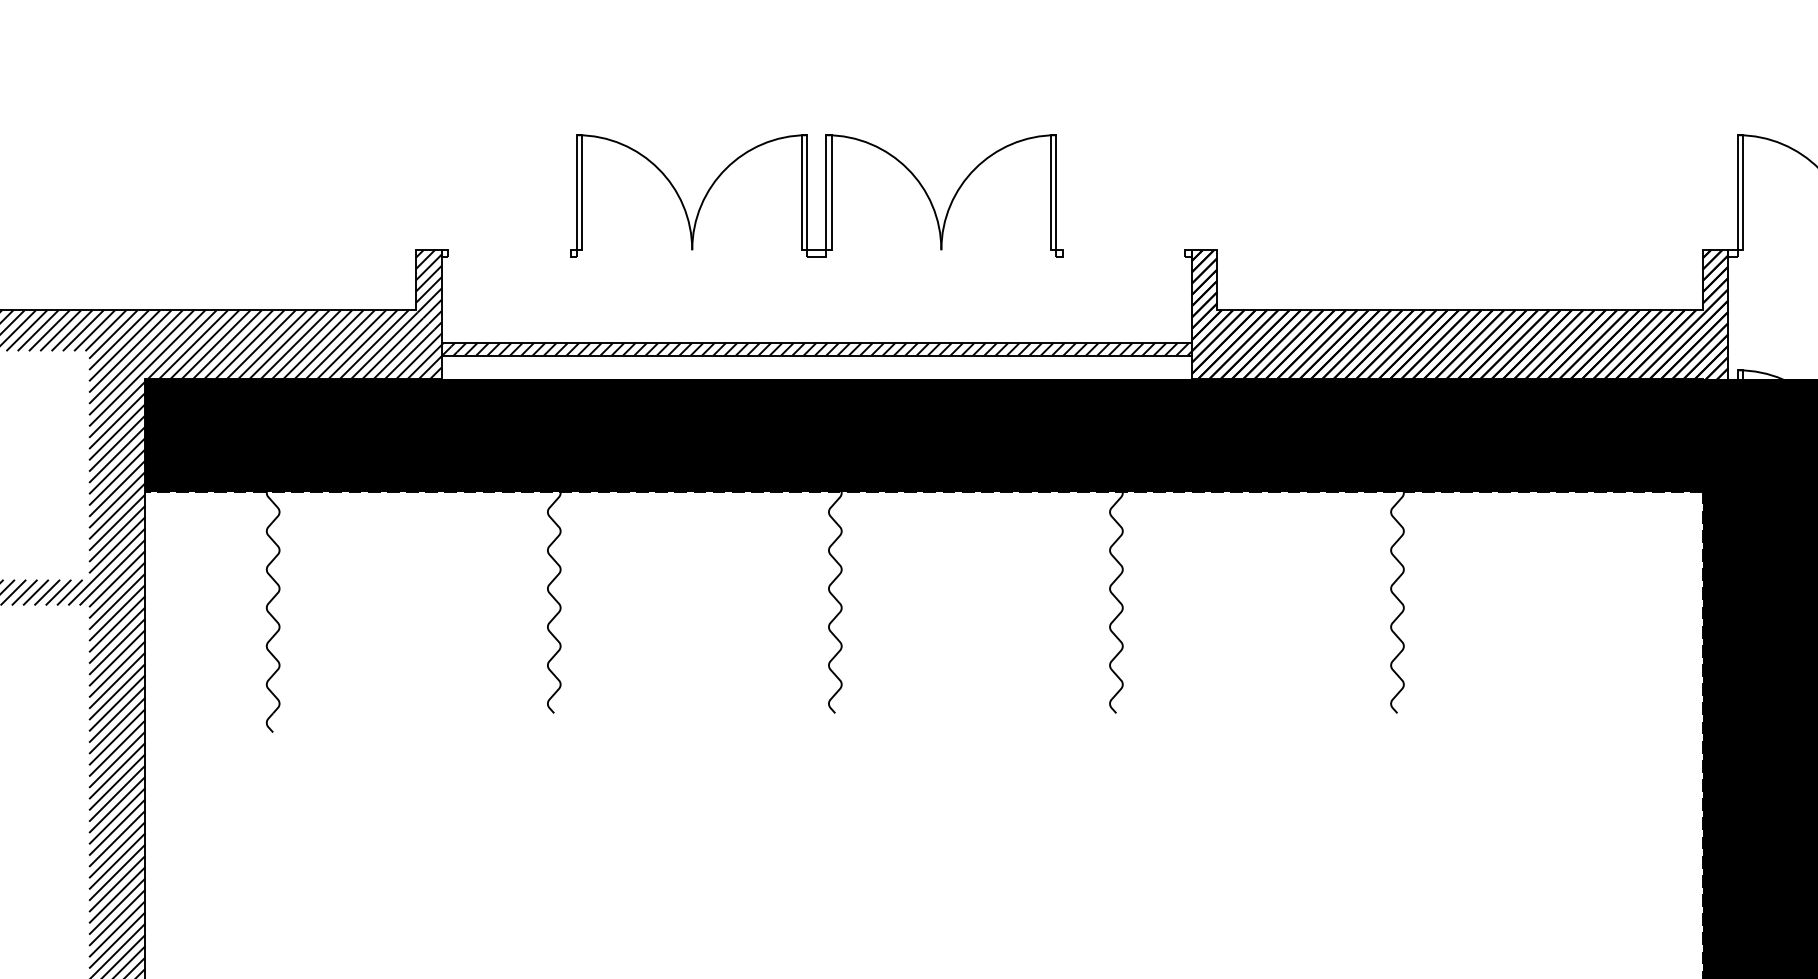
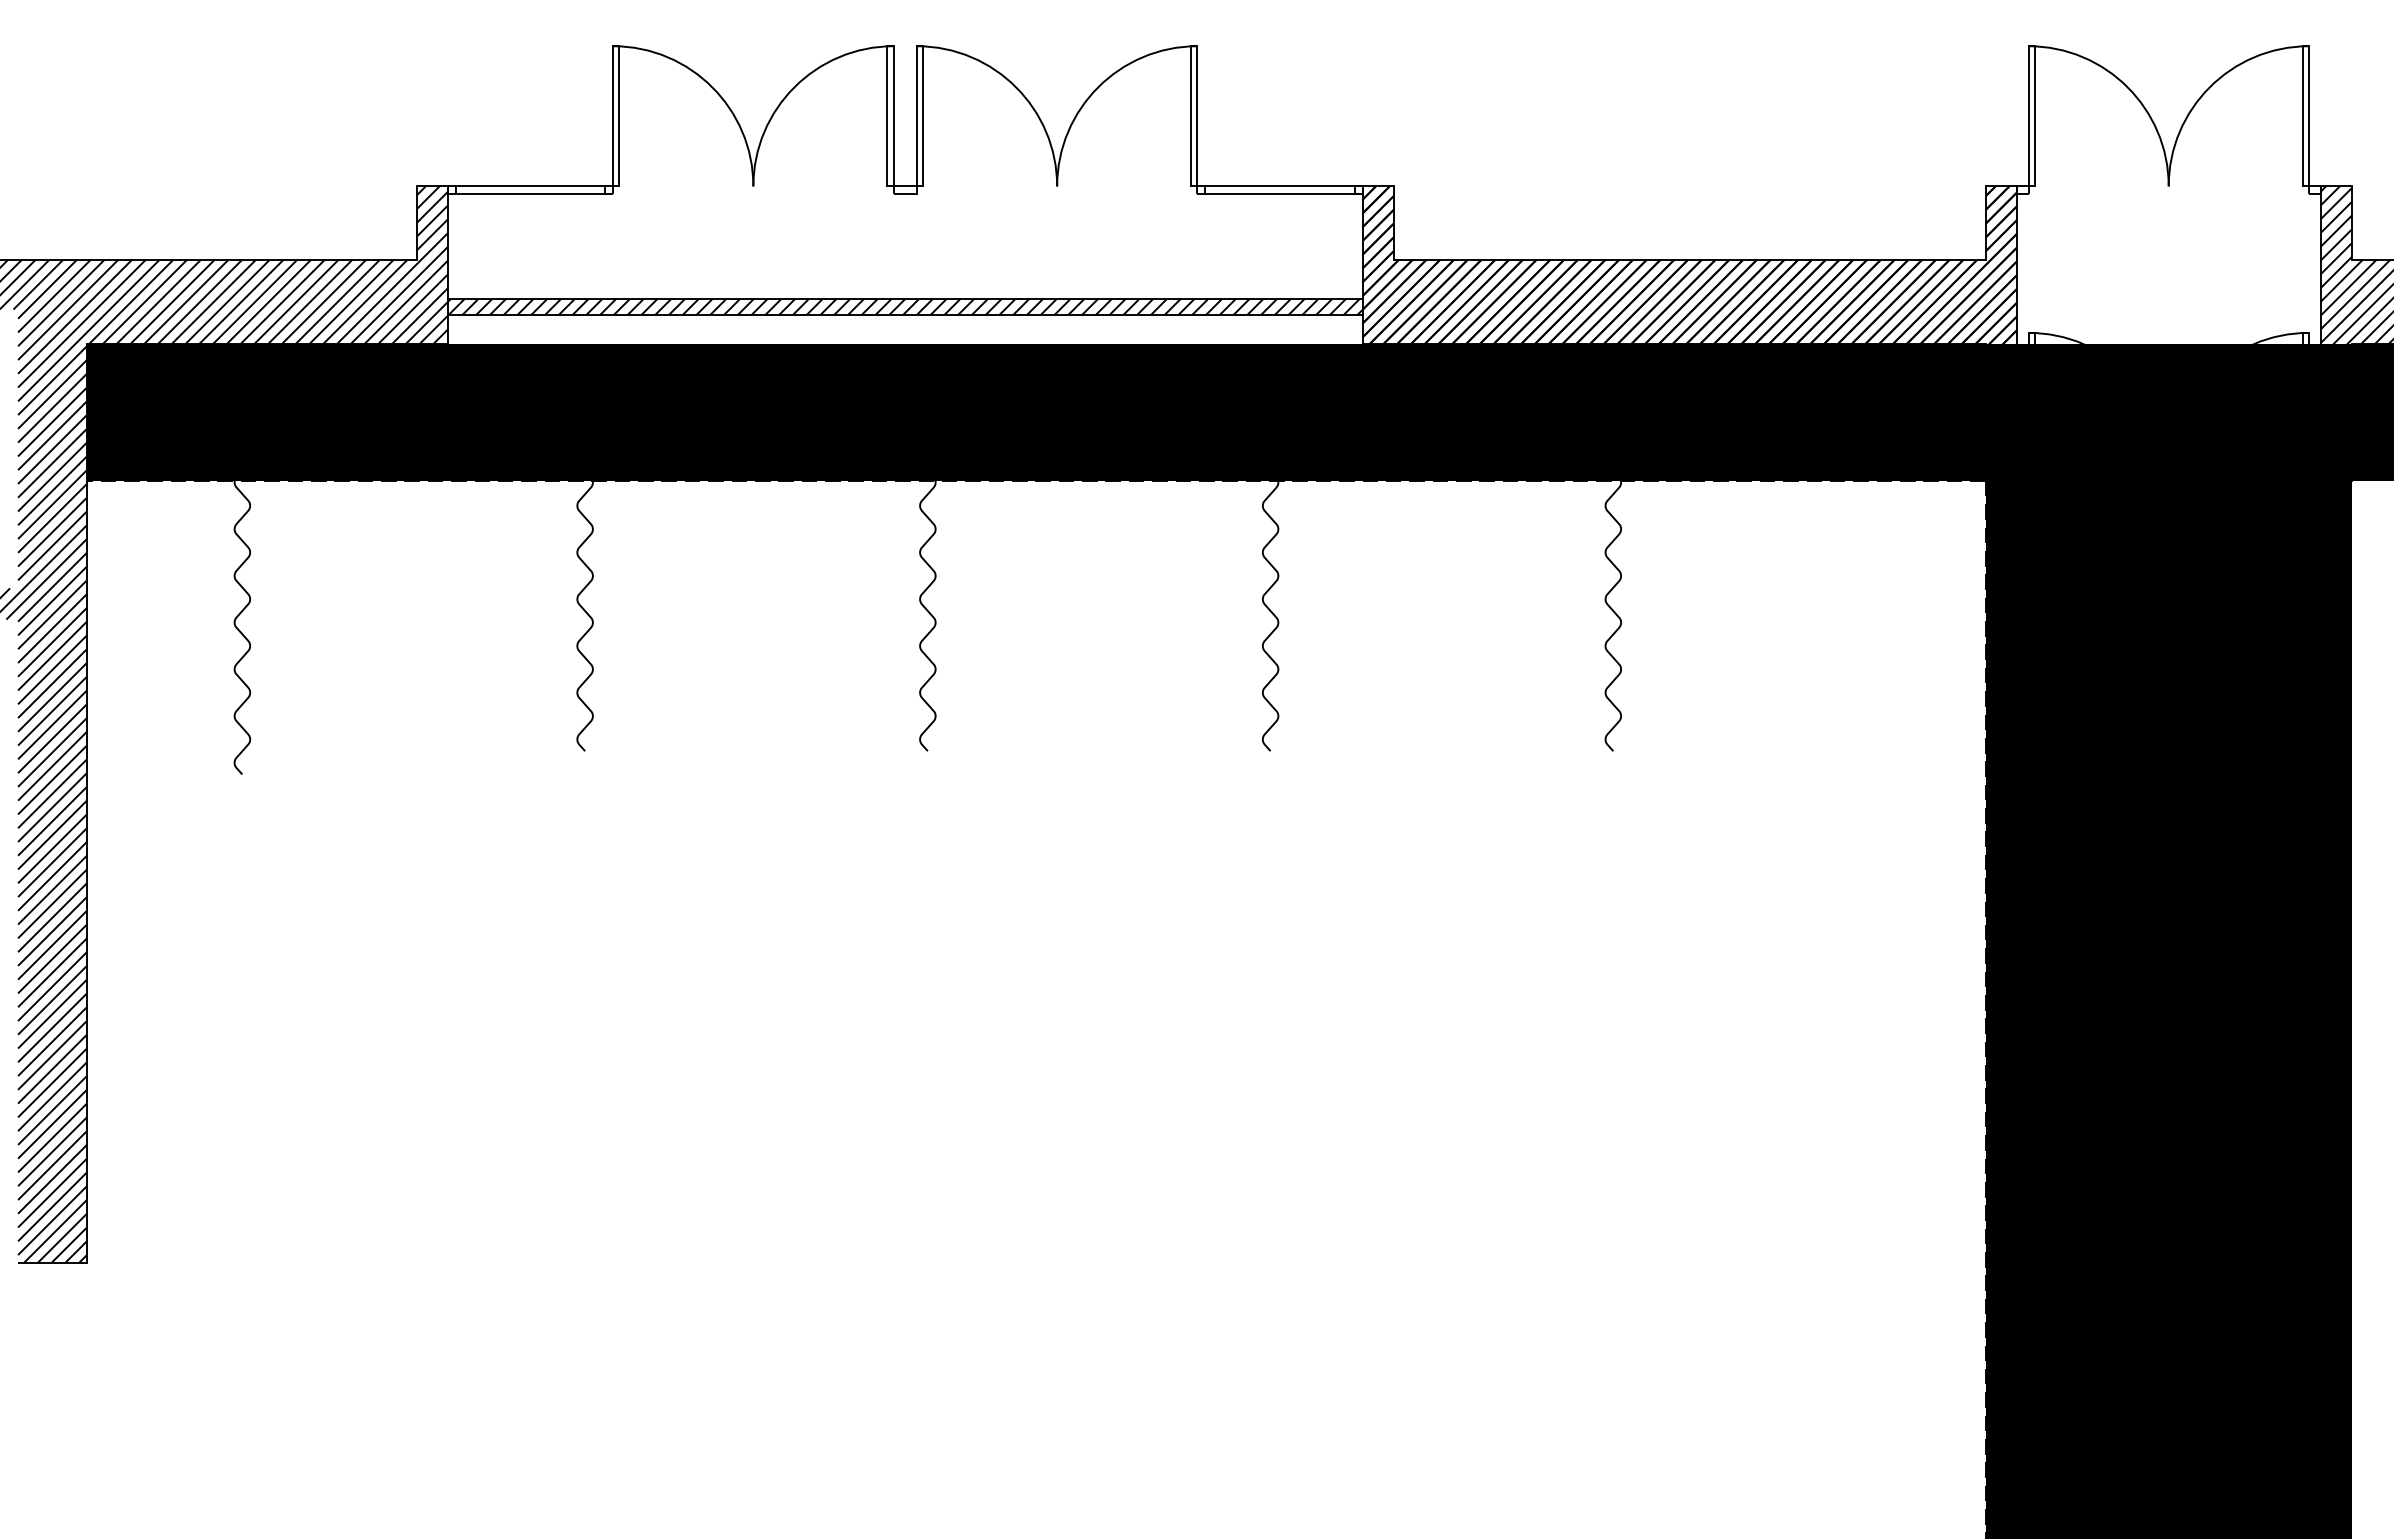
line: (509, 250) -> (530, 186), added
line: (1126, 250) -> (1283, 186), added
line: (509, 256) -> (530, 194), added
line: (1126, 256) -> (1283, 194), added

